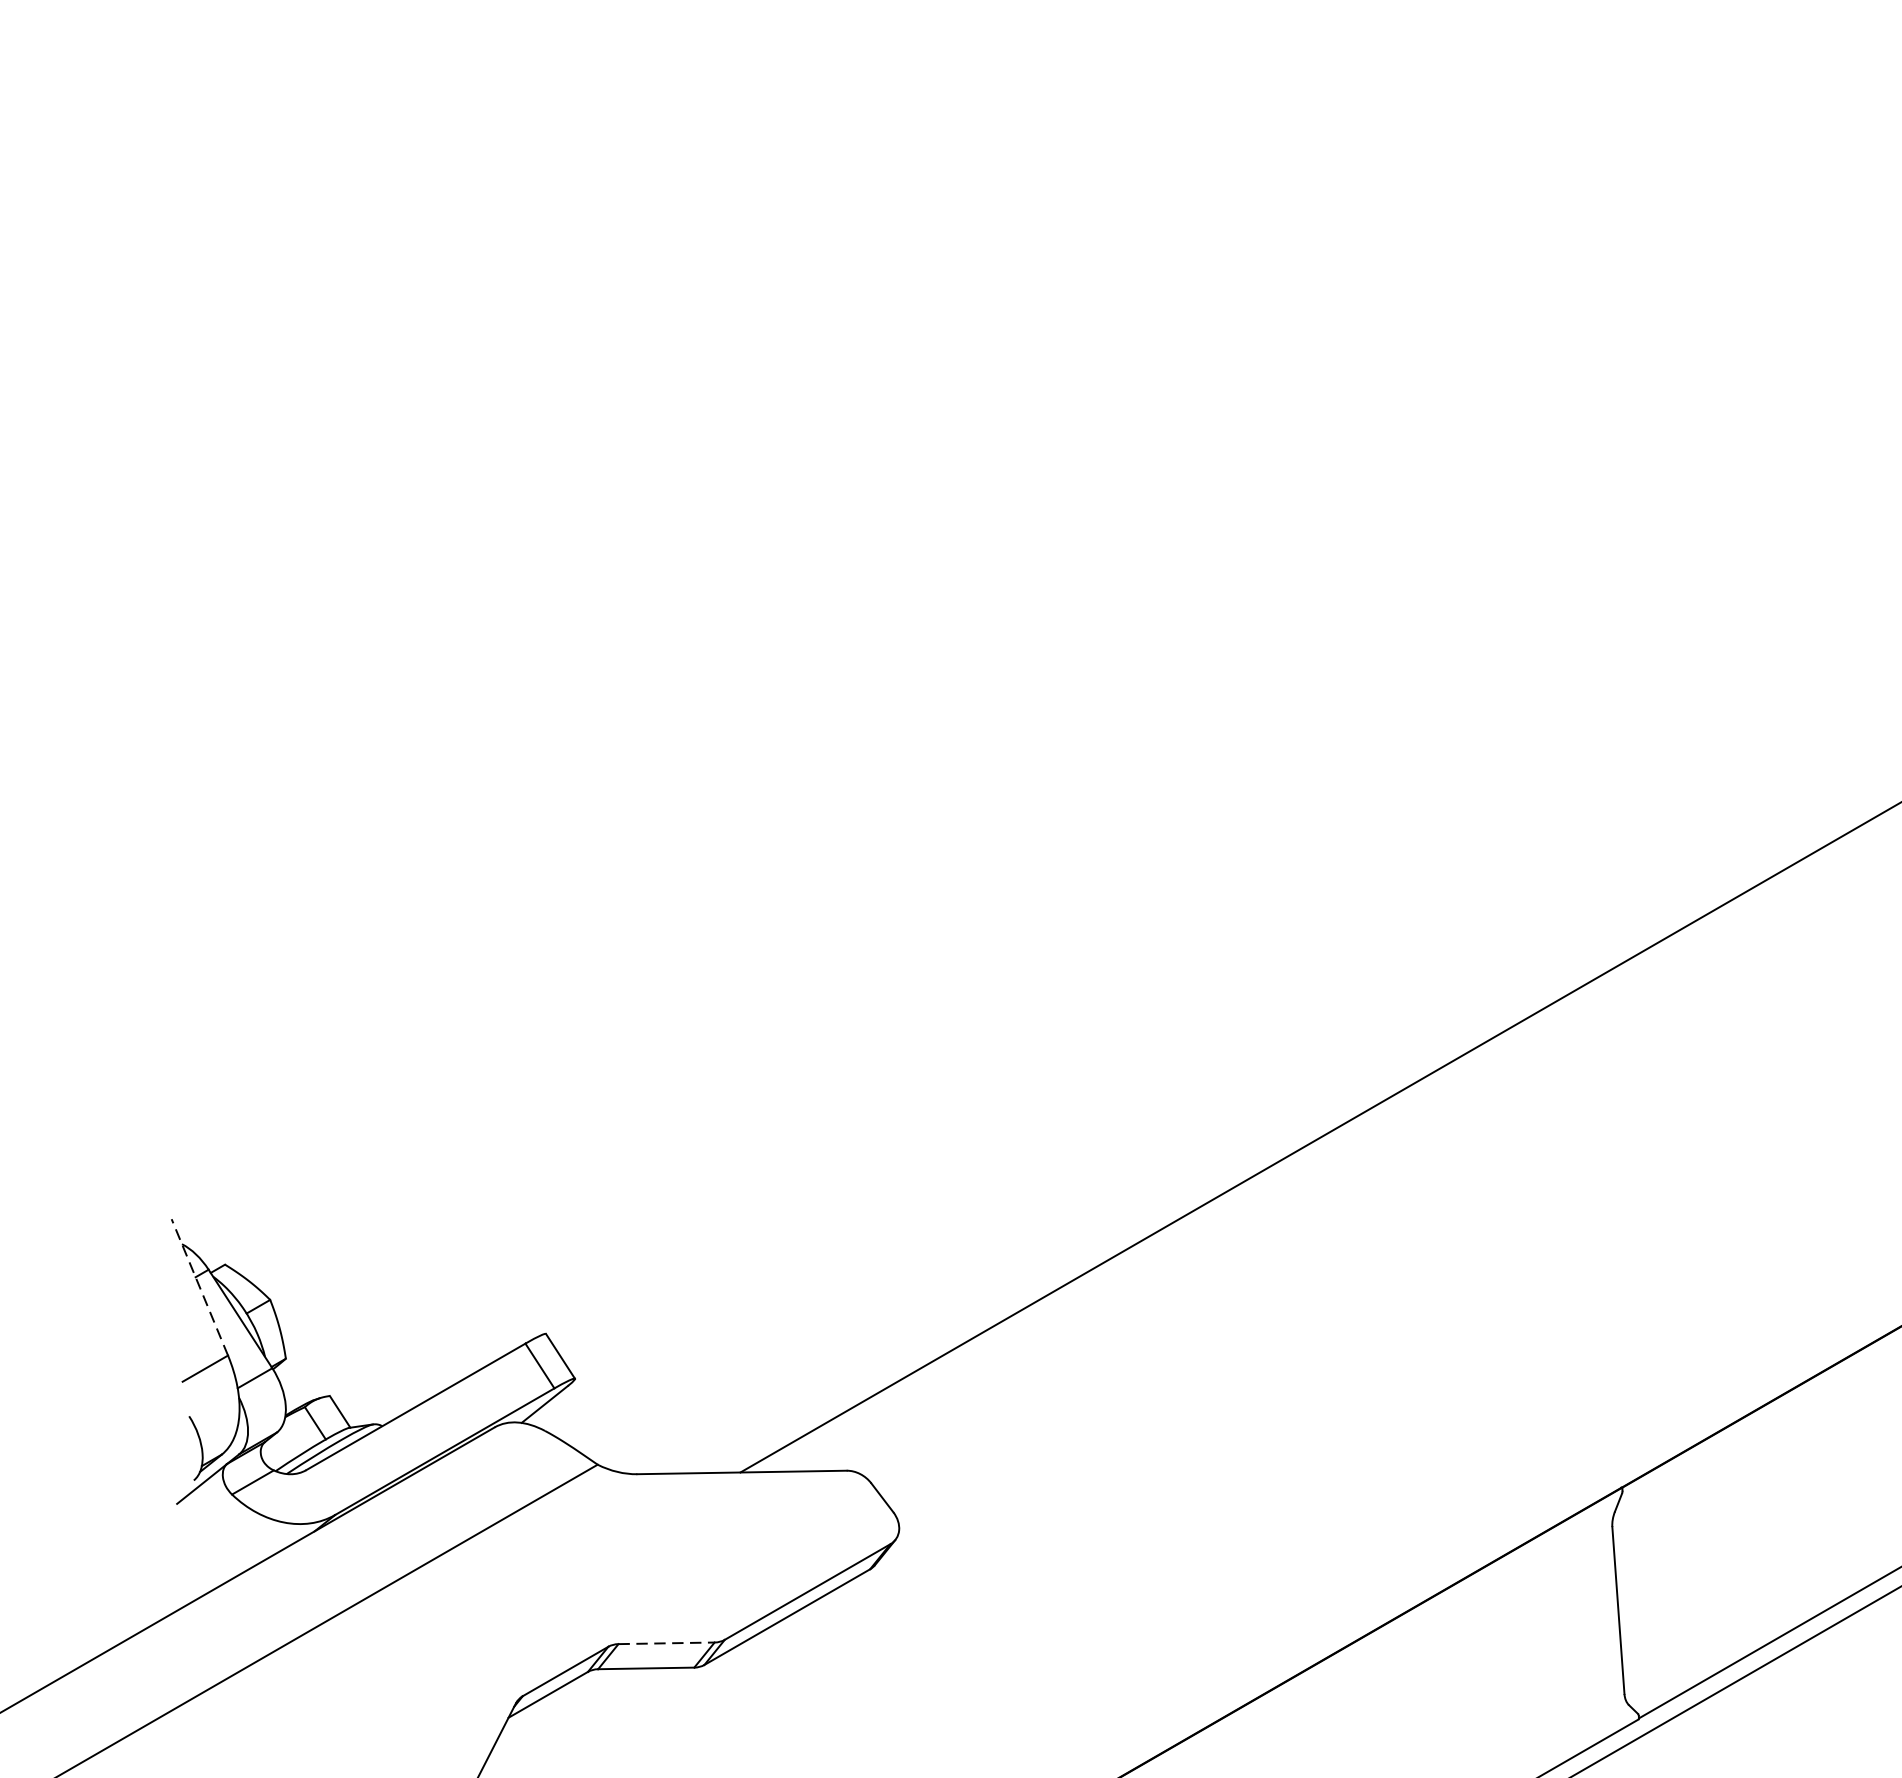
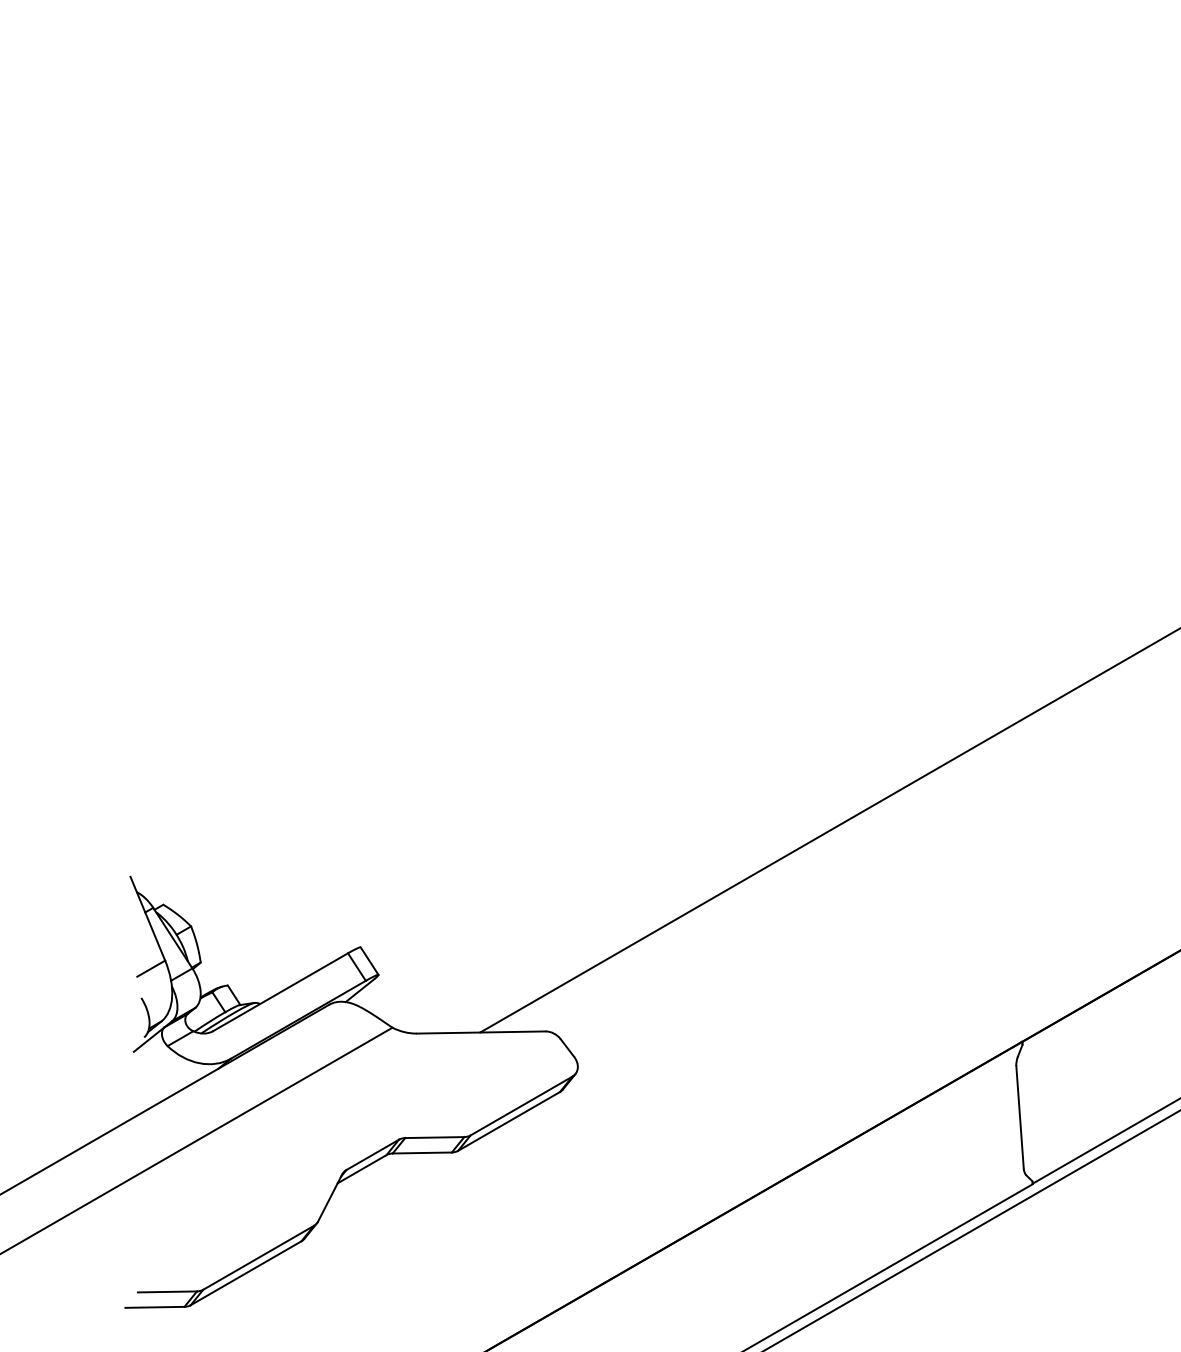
line: (199, 1287) -> (147, 918), dashed -> solid
line: (666, 1643) -> (434, 1137), dashed -> solid

